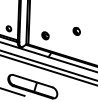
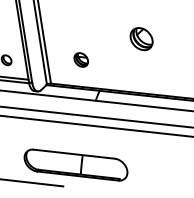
part: (76, 31) -> (140, 39), size x1.6

